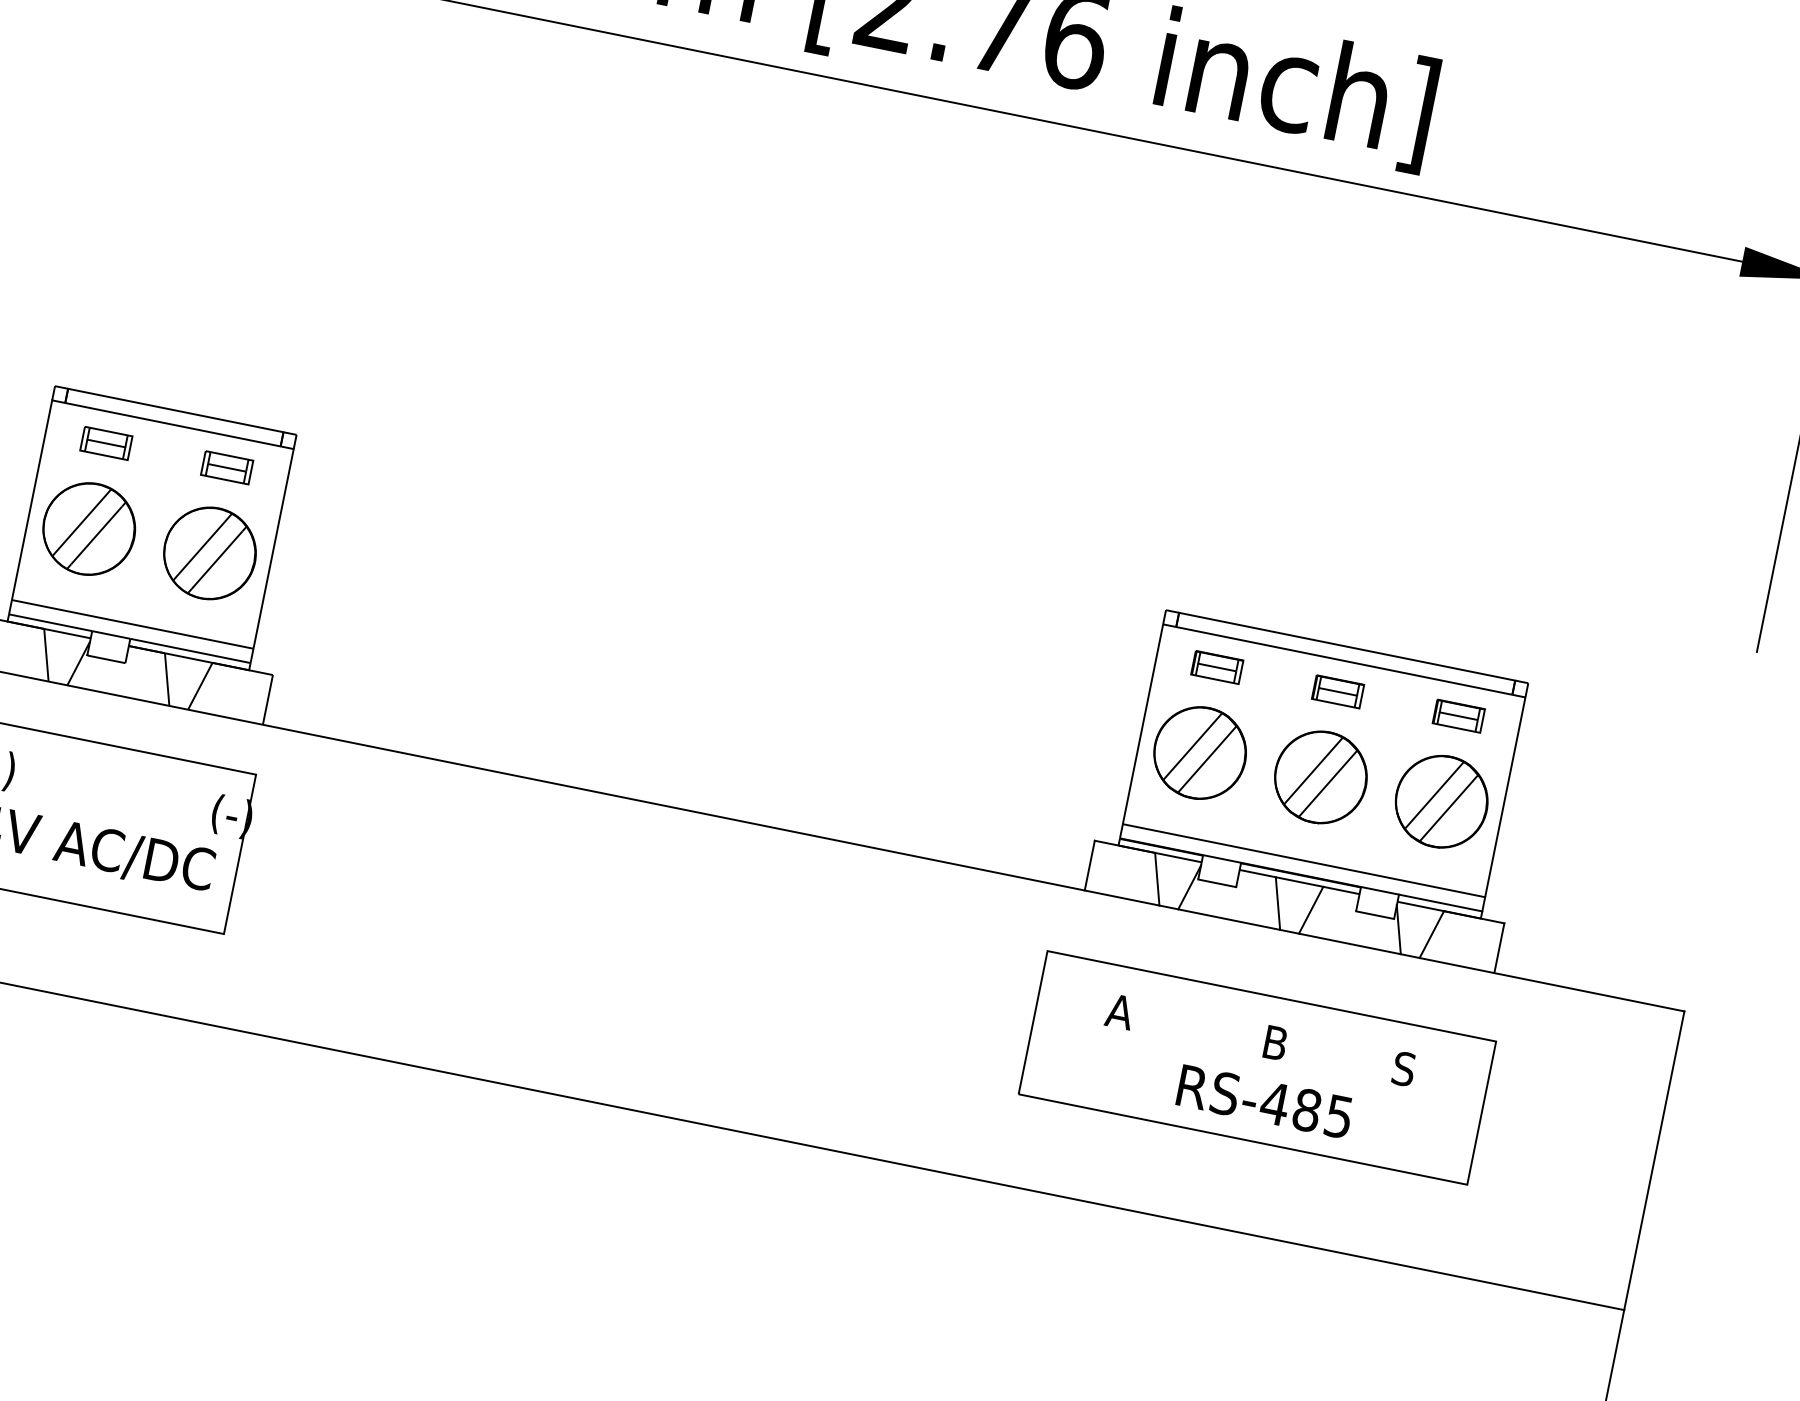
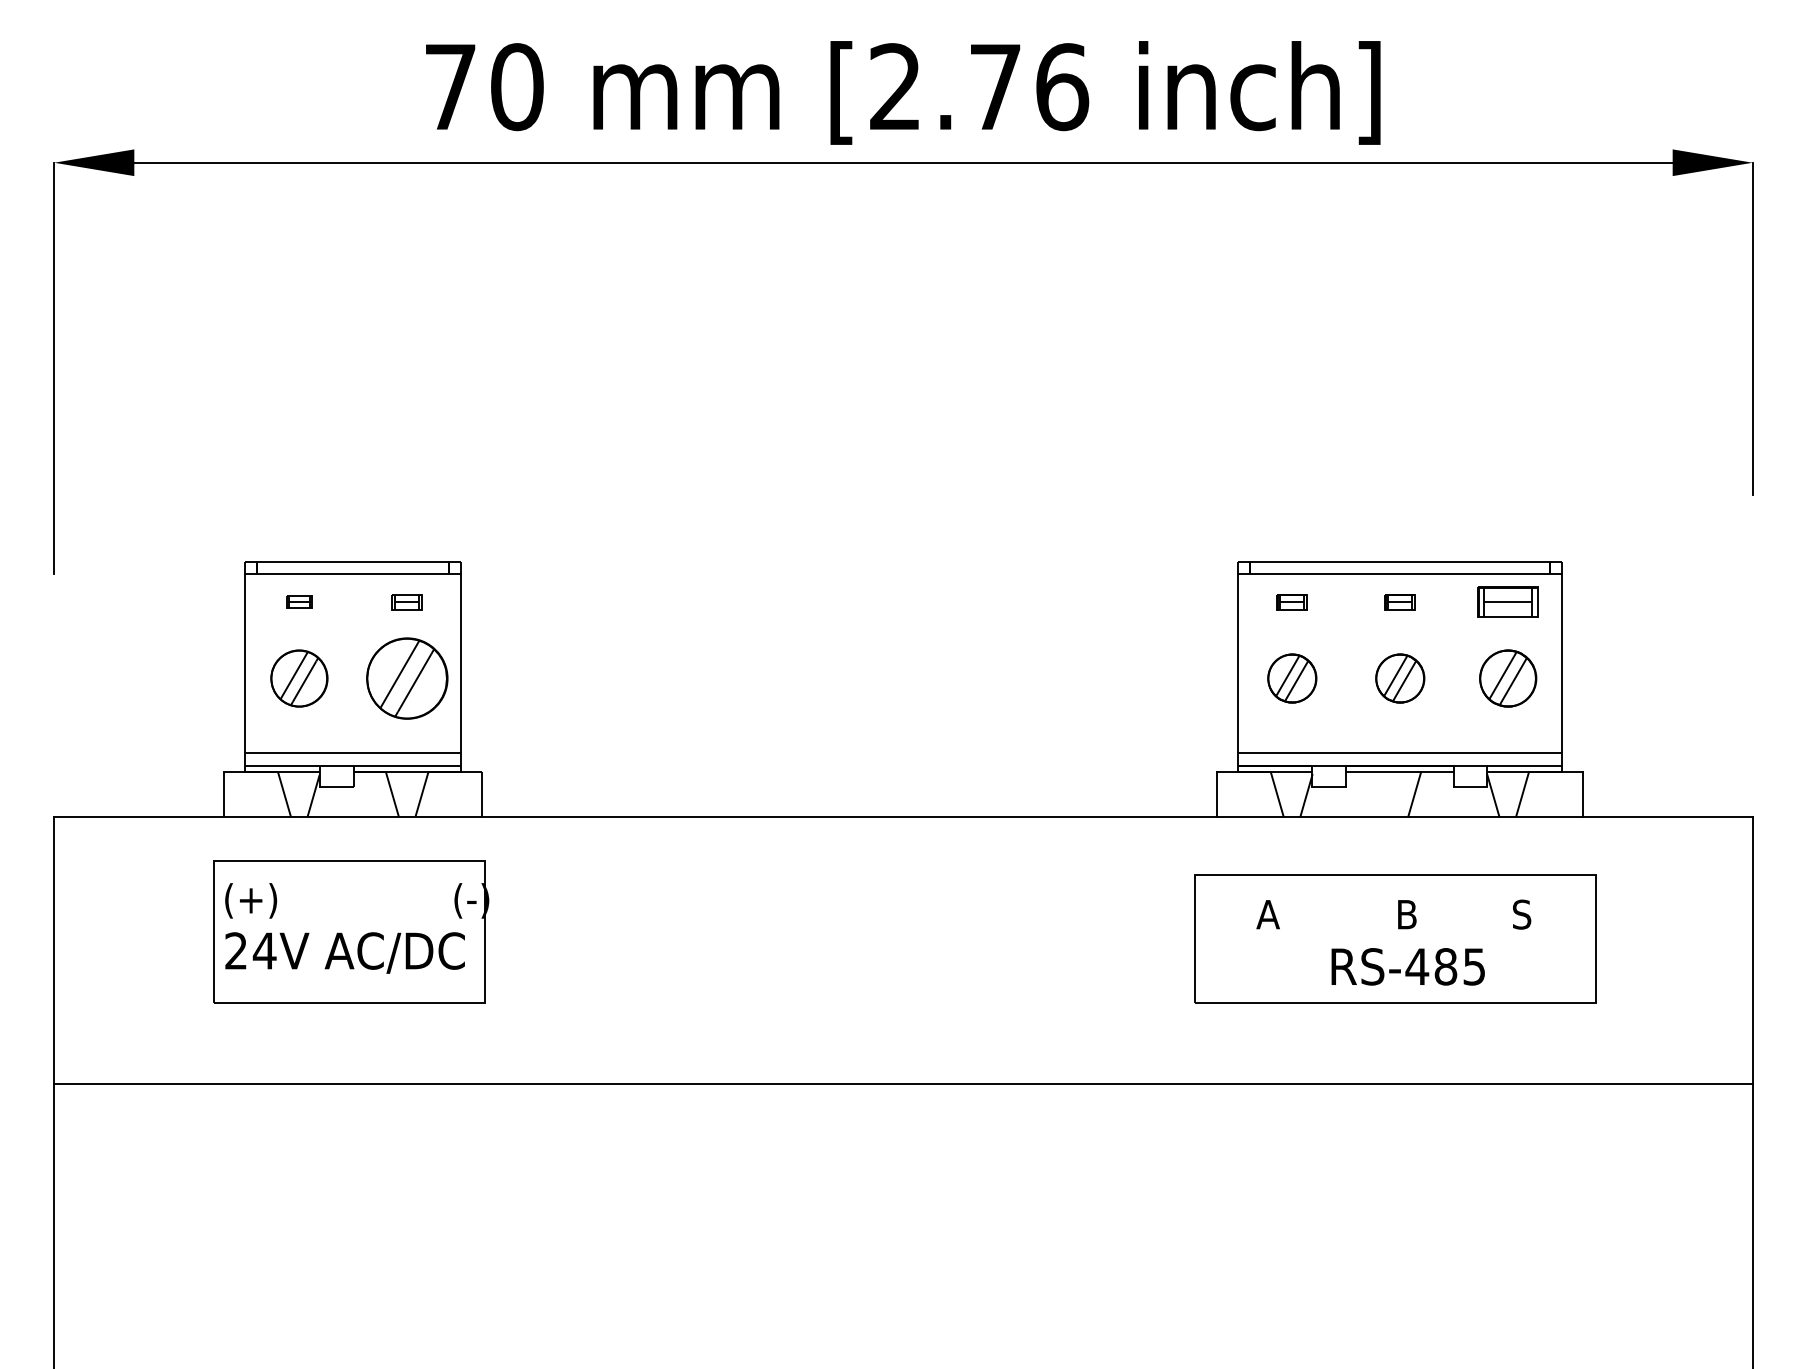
part: (106, 442) -> (299, 601), size x0.6
part: (226, 466) -> (406, 601), size x0.7
part: (89, 528) -> (299, 678), size x0.7
part: (1216, 667) -> (1291, 602), size x0.7
part: (1337, 692) -> (1399, 602), size x0.7
part: (1458, 716) -> (1507, 602), size x1.4
part: (1200, 753) -> (1292, 678), size x0.6
part: (1321, 777) -> (1400, 678), size x0.6
part: (1442, 801) -> (1508, 678), size x0.7
line: (1277, 903) -> (1384, 794), removed

